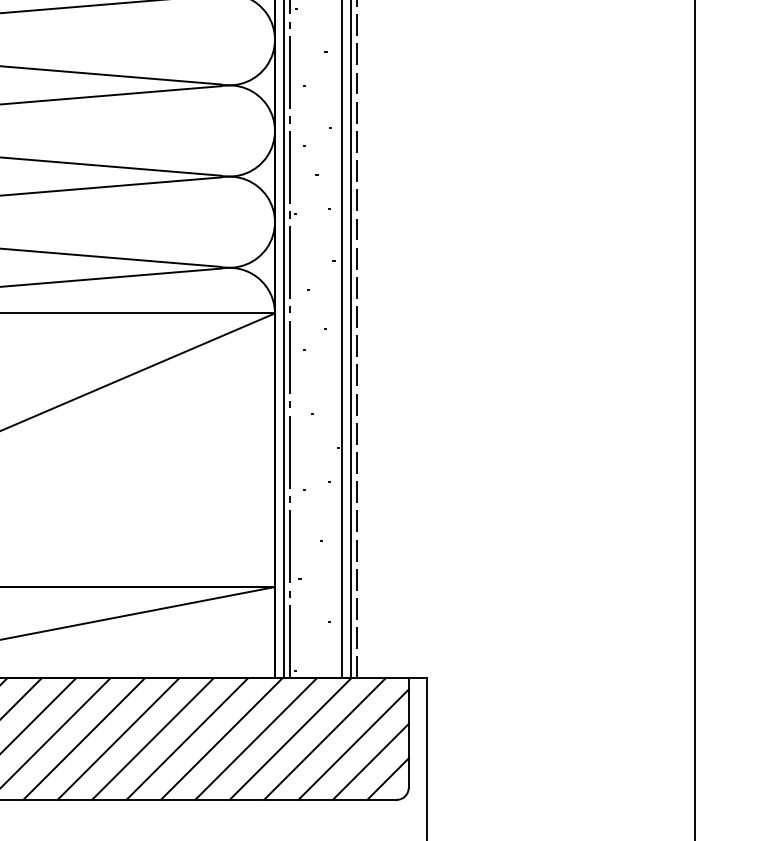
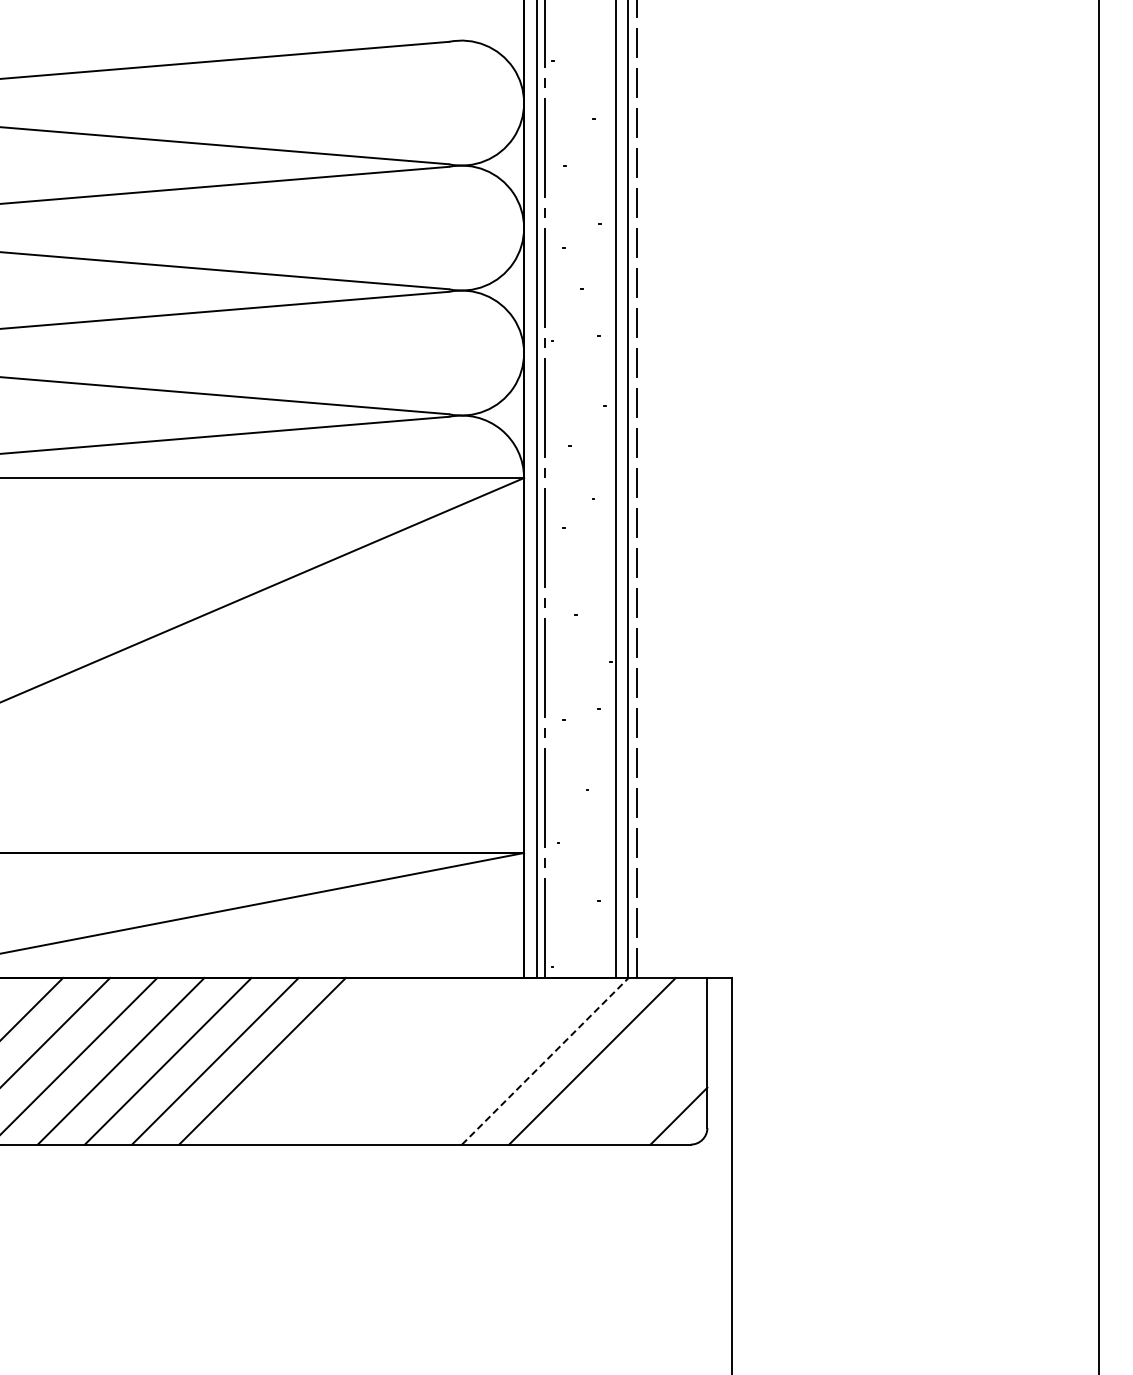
line: (118, 738) -> (309, 1060), removed
line: (152, 738) -> (356, 1060), removed
line: (186, 738) -> (403, 1060), removed
line: (221, 738) -> (450, 1060), removed
line: (255, 738) -> (497, 1060), removed
line: (290, 739) -> (545, 1061), solid -> dashed
line: (353, 744) -> (631, 1068), removed
line: (370, 761) -> (655, 1092), removed

